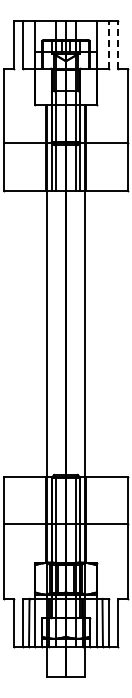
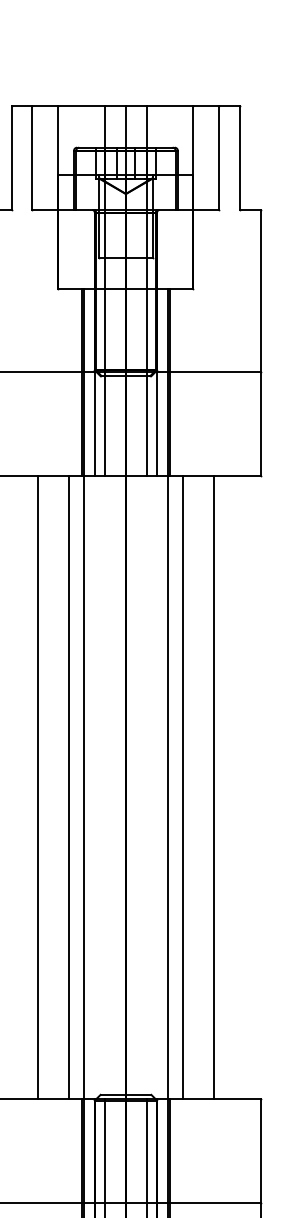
line: (108, 44) -> (218, 157), dashed -> solid
line: (118, 44) -> (240, 157), dashed -> solid
line: (25, 333) -> (37, 786), added
line: (39, 333) -> (68, 786), added
line: (92, 333) -> (183, 786), added
line: (106, 333) -> (214, 786), added

